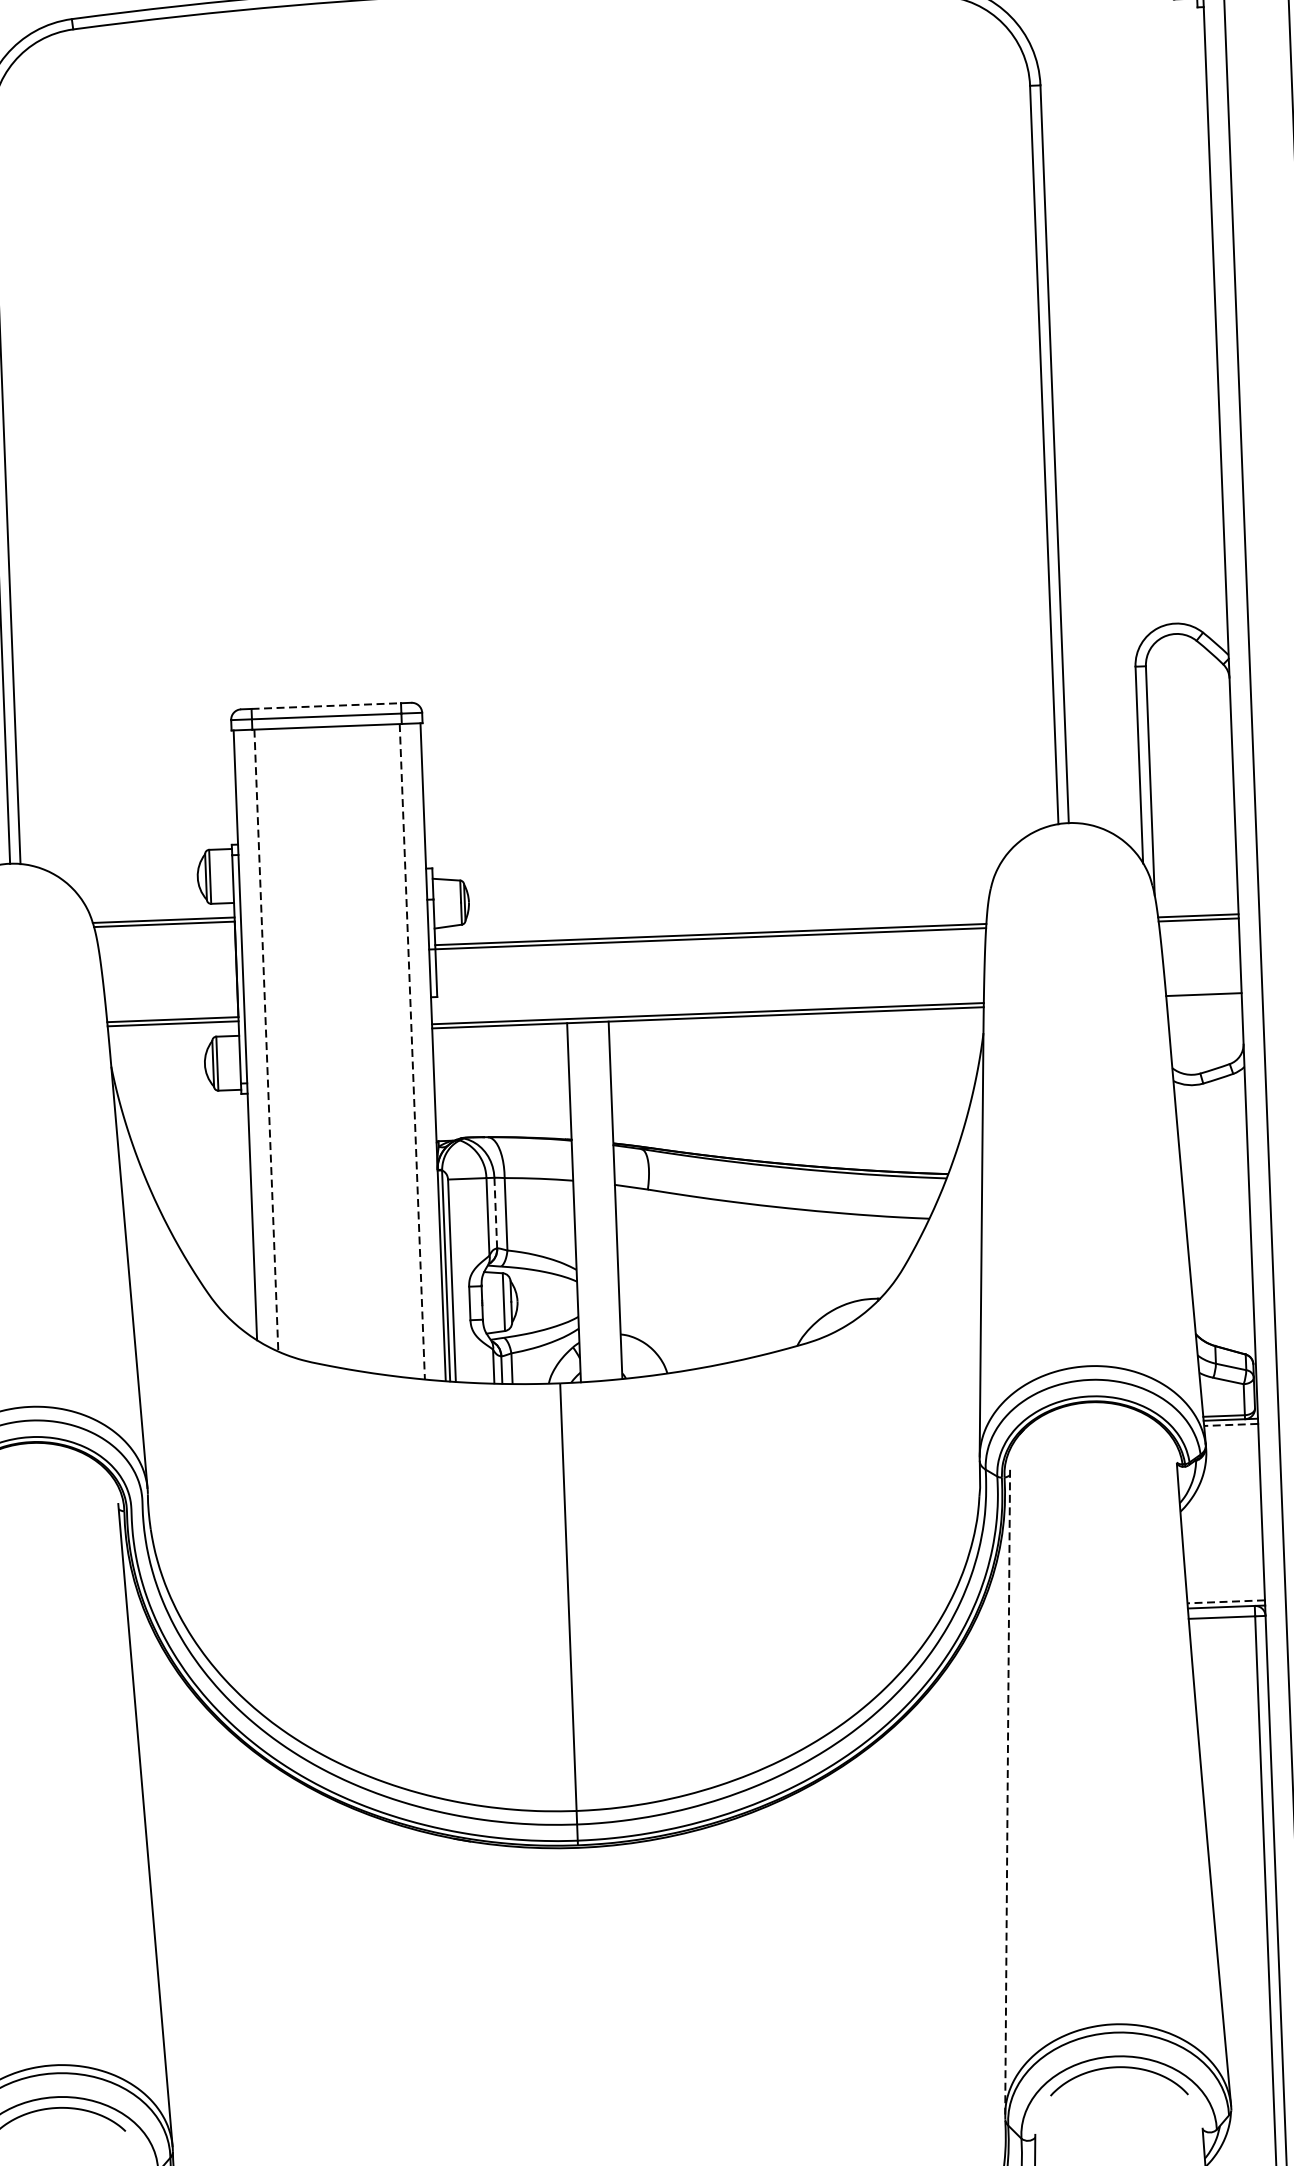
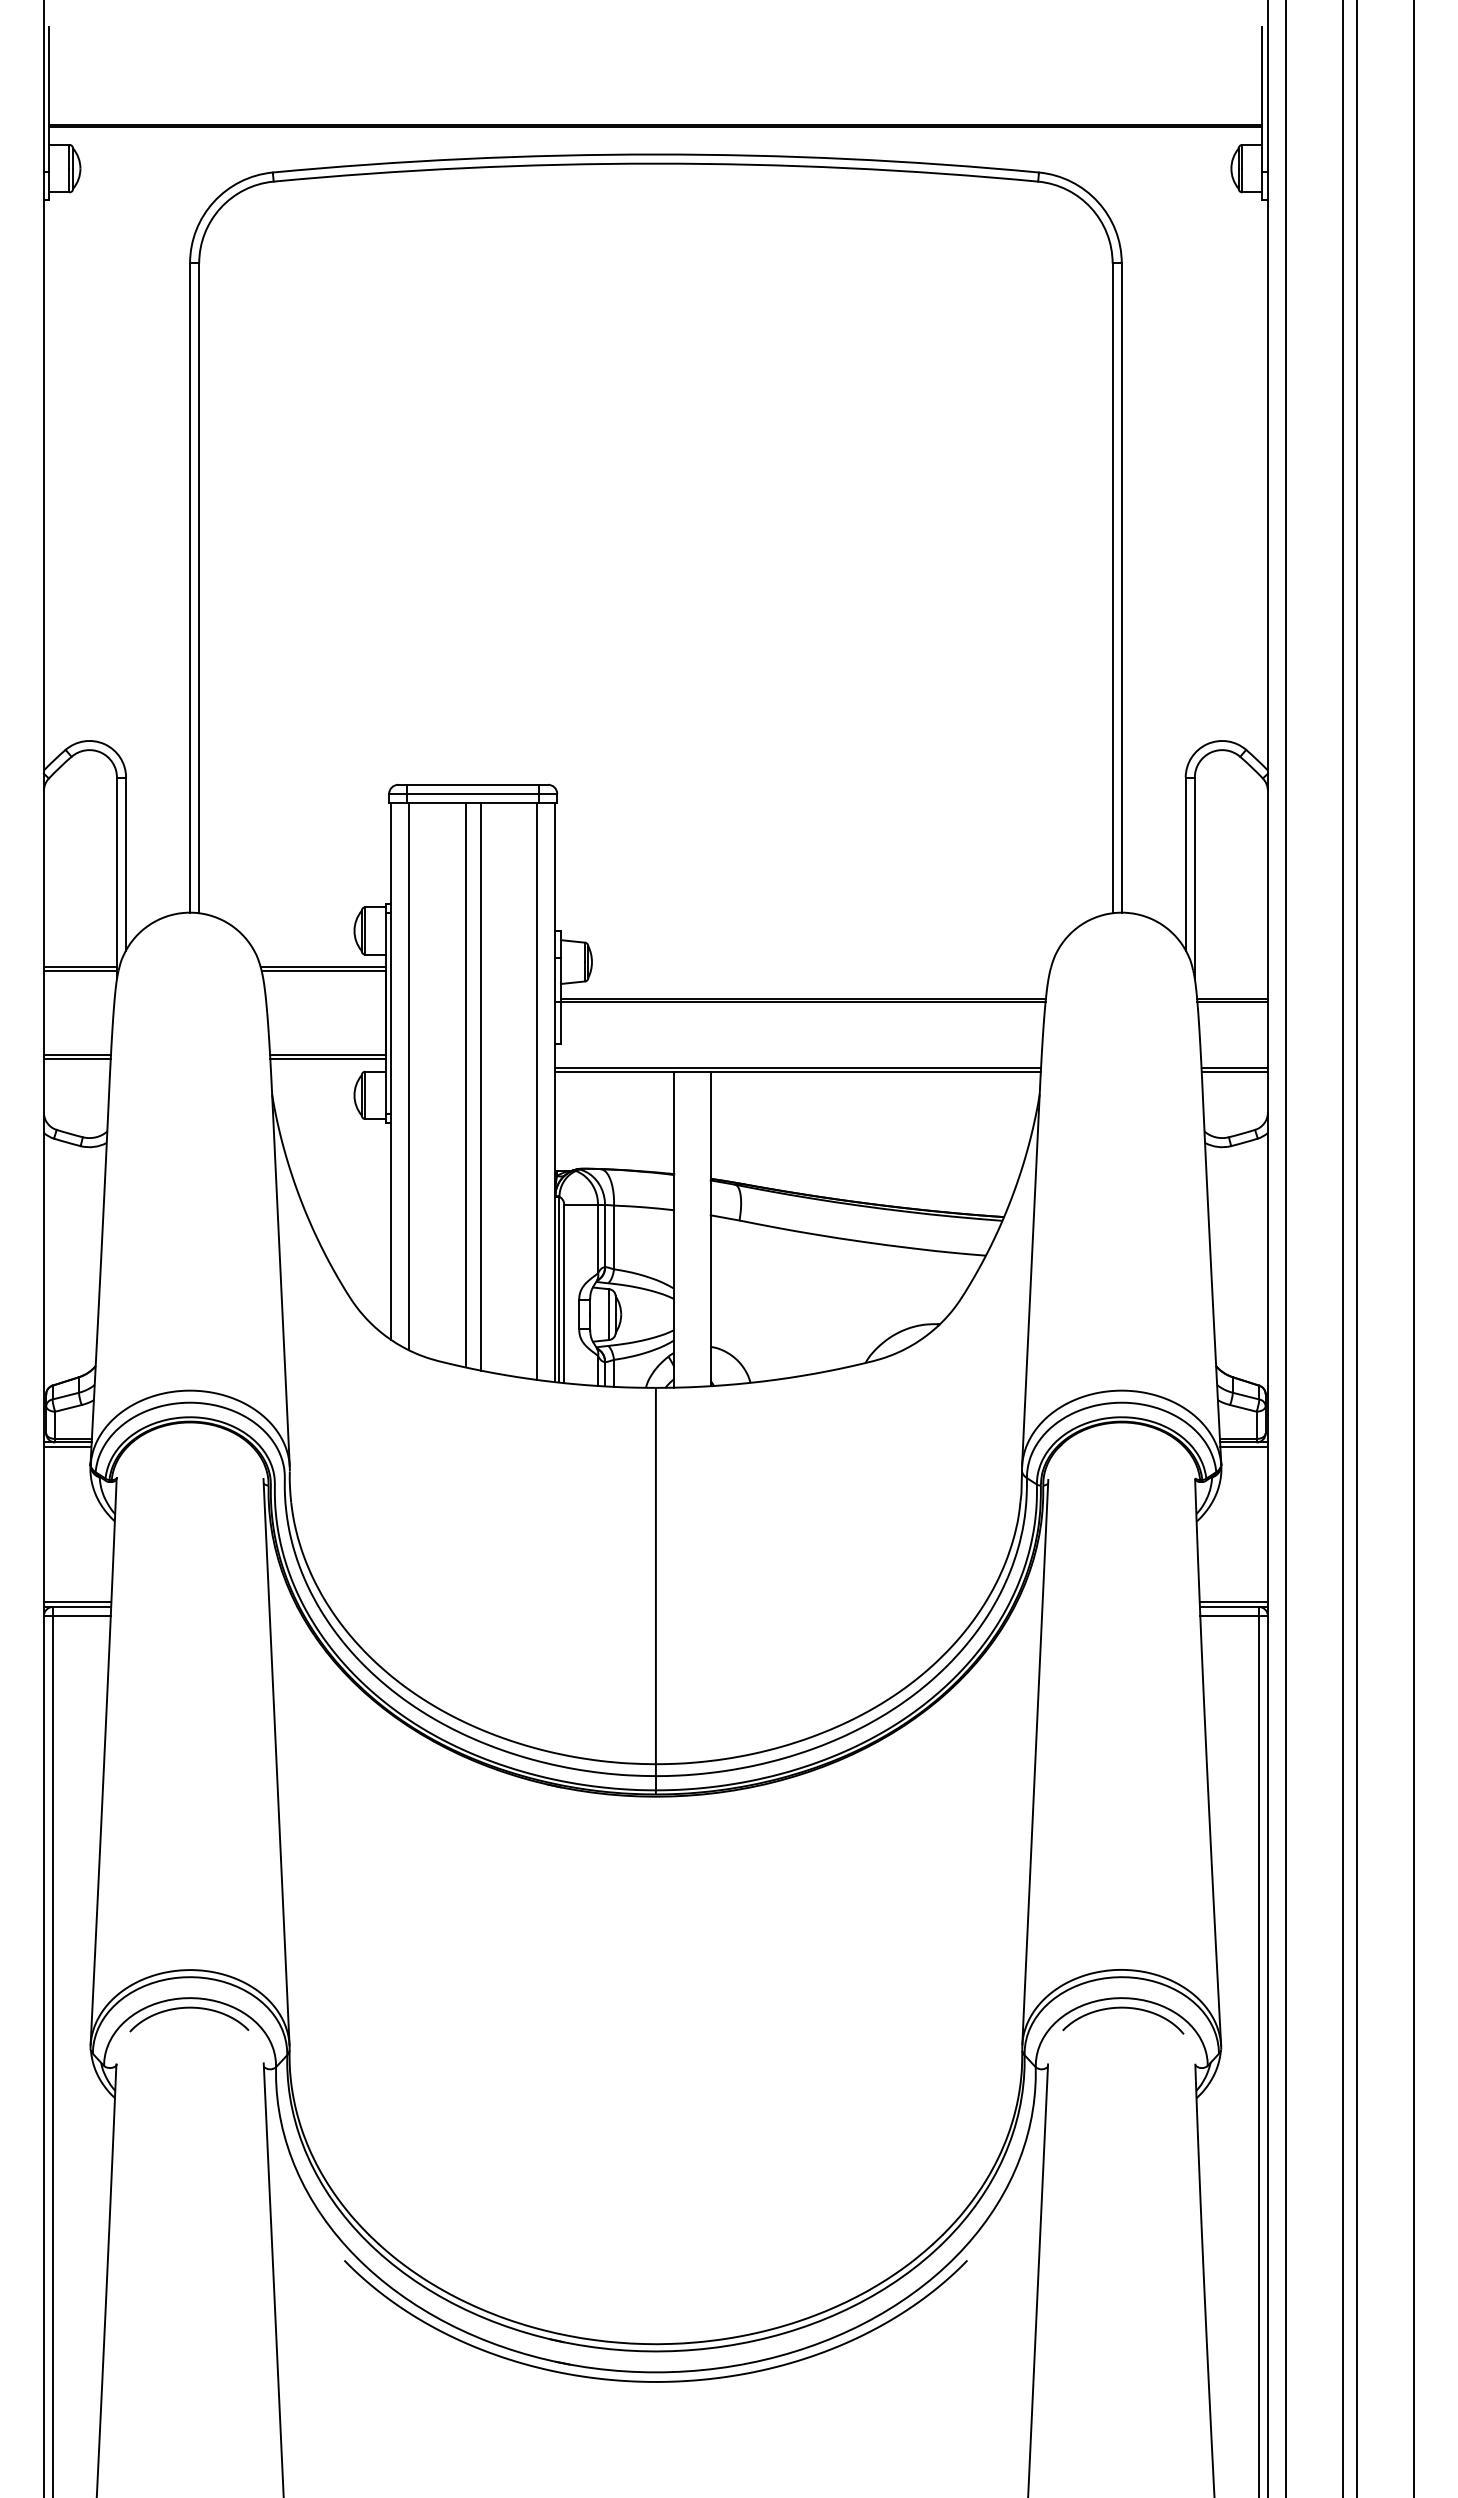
line: (326, 705) -> (473, 784), dashed -> solid
line: (1203, 998) -> (1234, 1071), added
line: (266, 1040) -> (409, 1076), dashed -> solid
line: (330, 1048) -> (465, 1085), added
line: (347, 1048) -> (480, 1086), added
line: (412, 1051) -> (537, 1091), dashed -> solid
line: (496, 1212) -> (605, 1235), dashed -> solid
line: (1231, 1425) -> (1244, 1447), dashed -> solid
line: (1225, 1602) -> (1233, 1602), dashed -> solid
line: (1007, 1791) -> (1035, 1761), dashed -> solid

